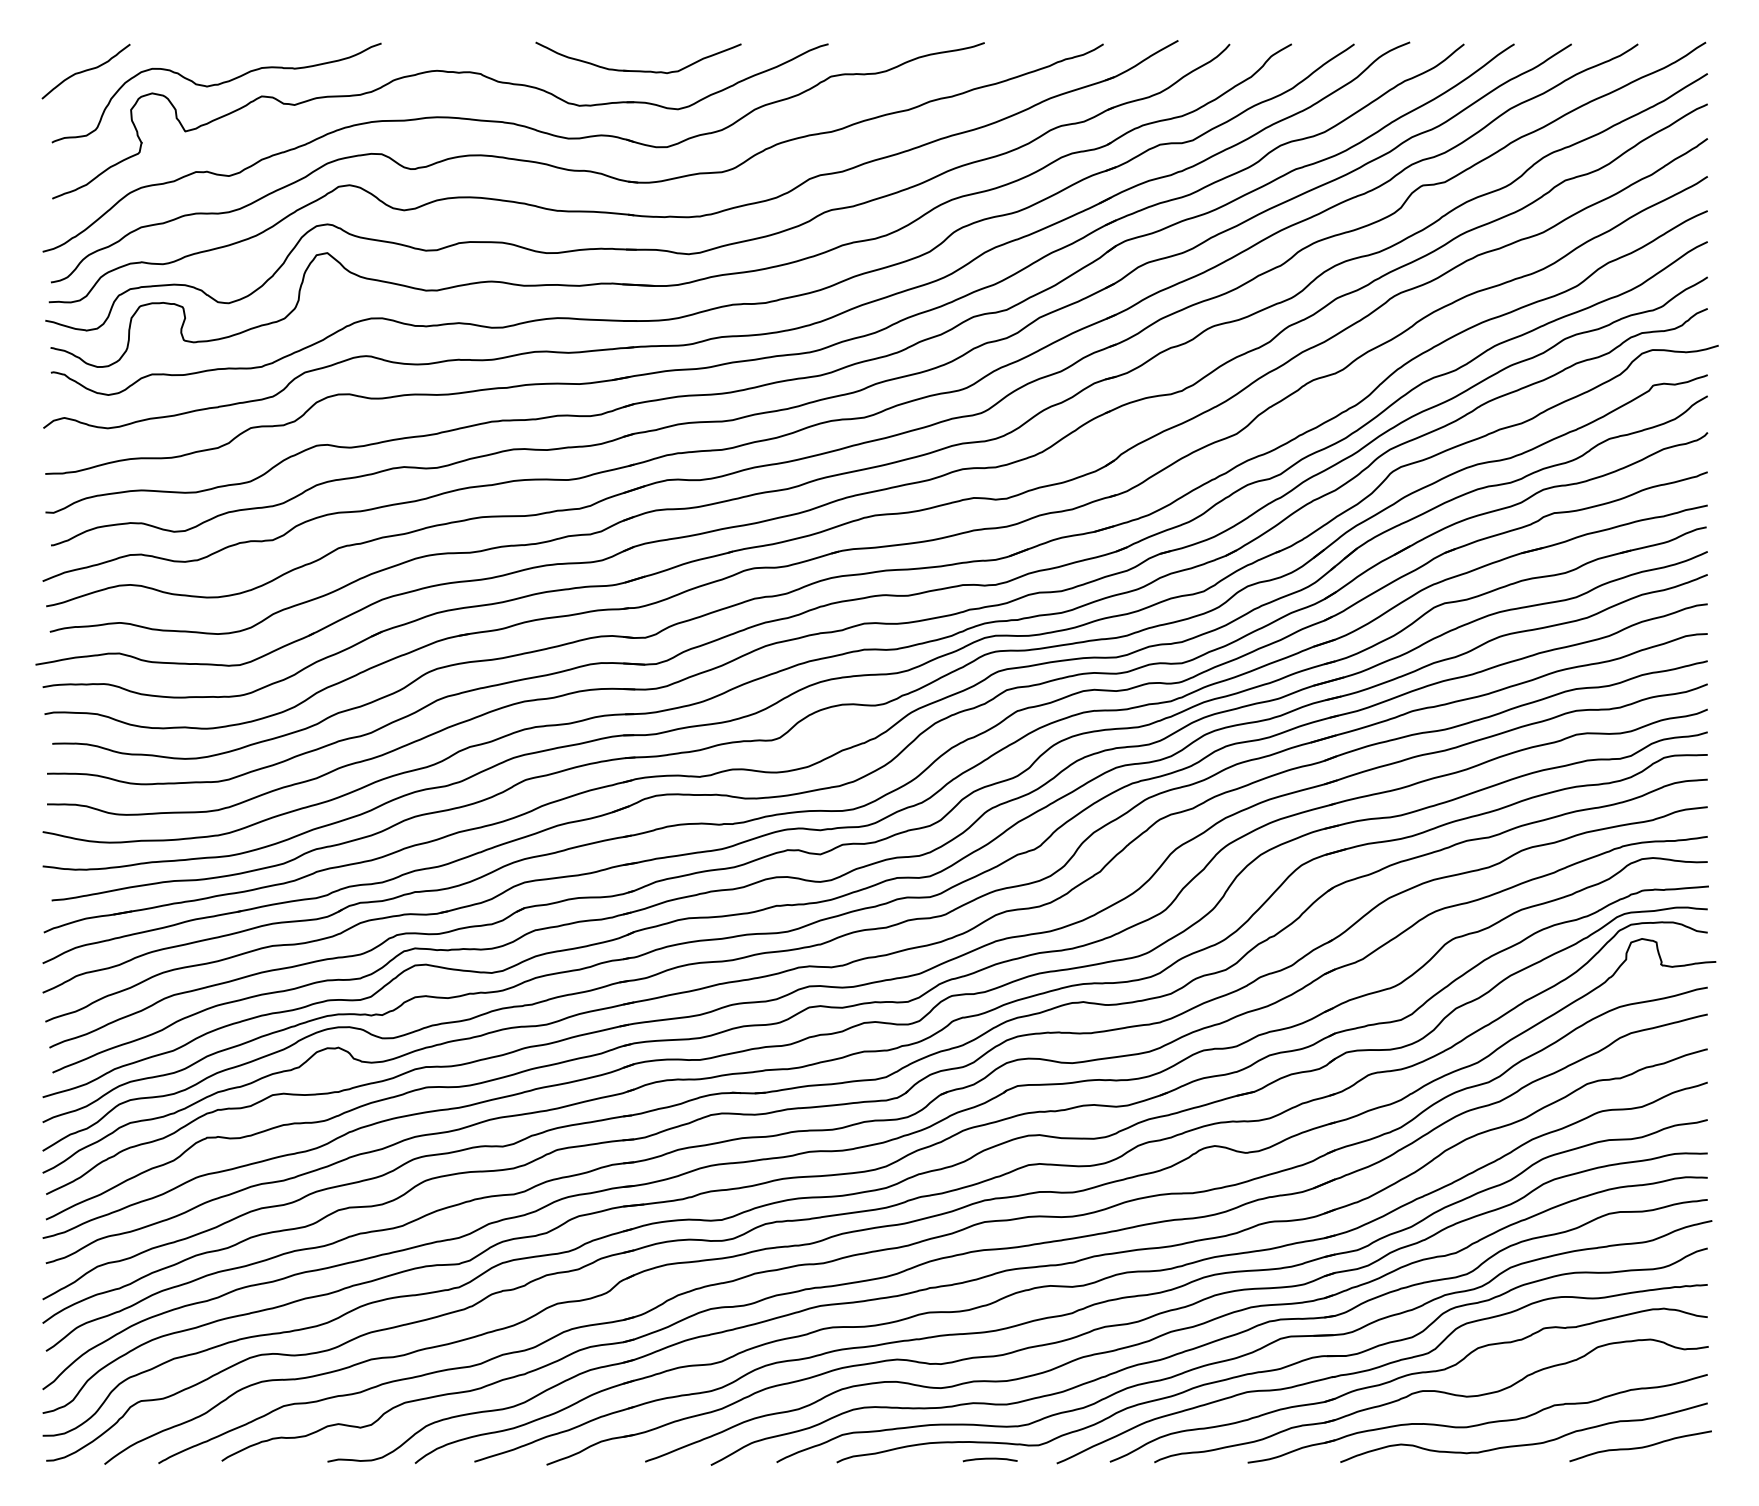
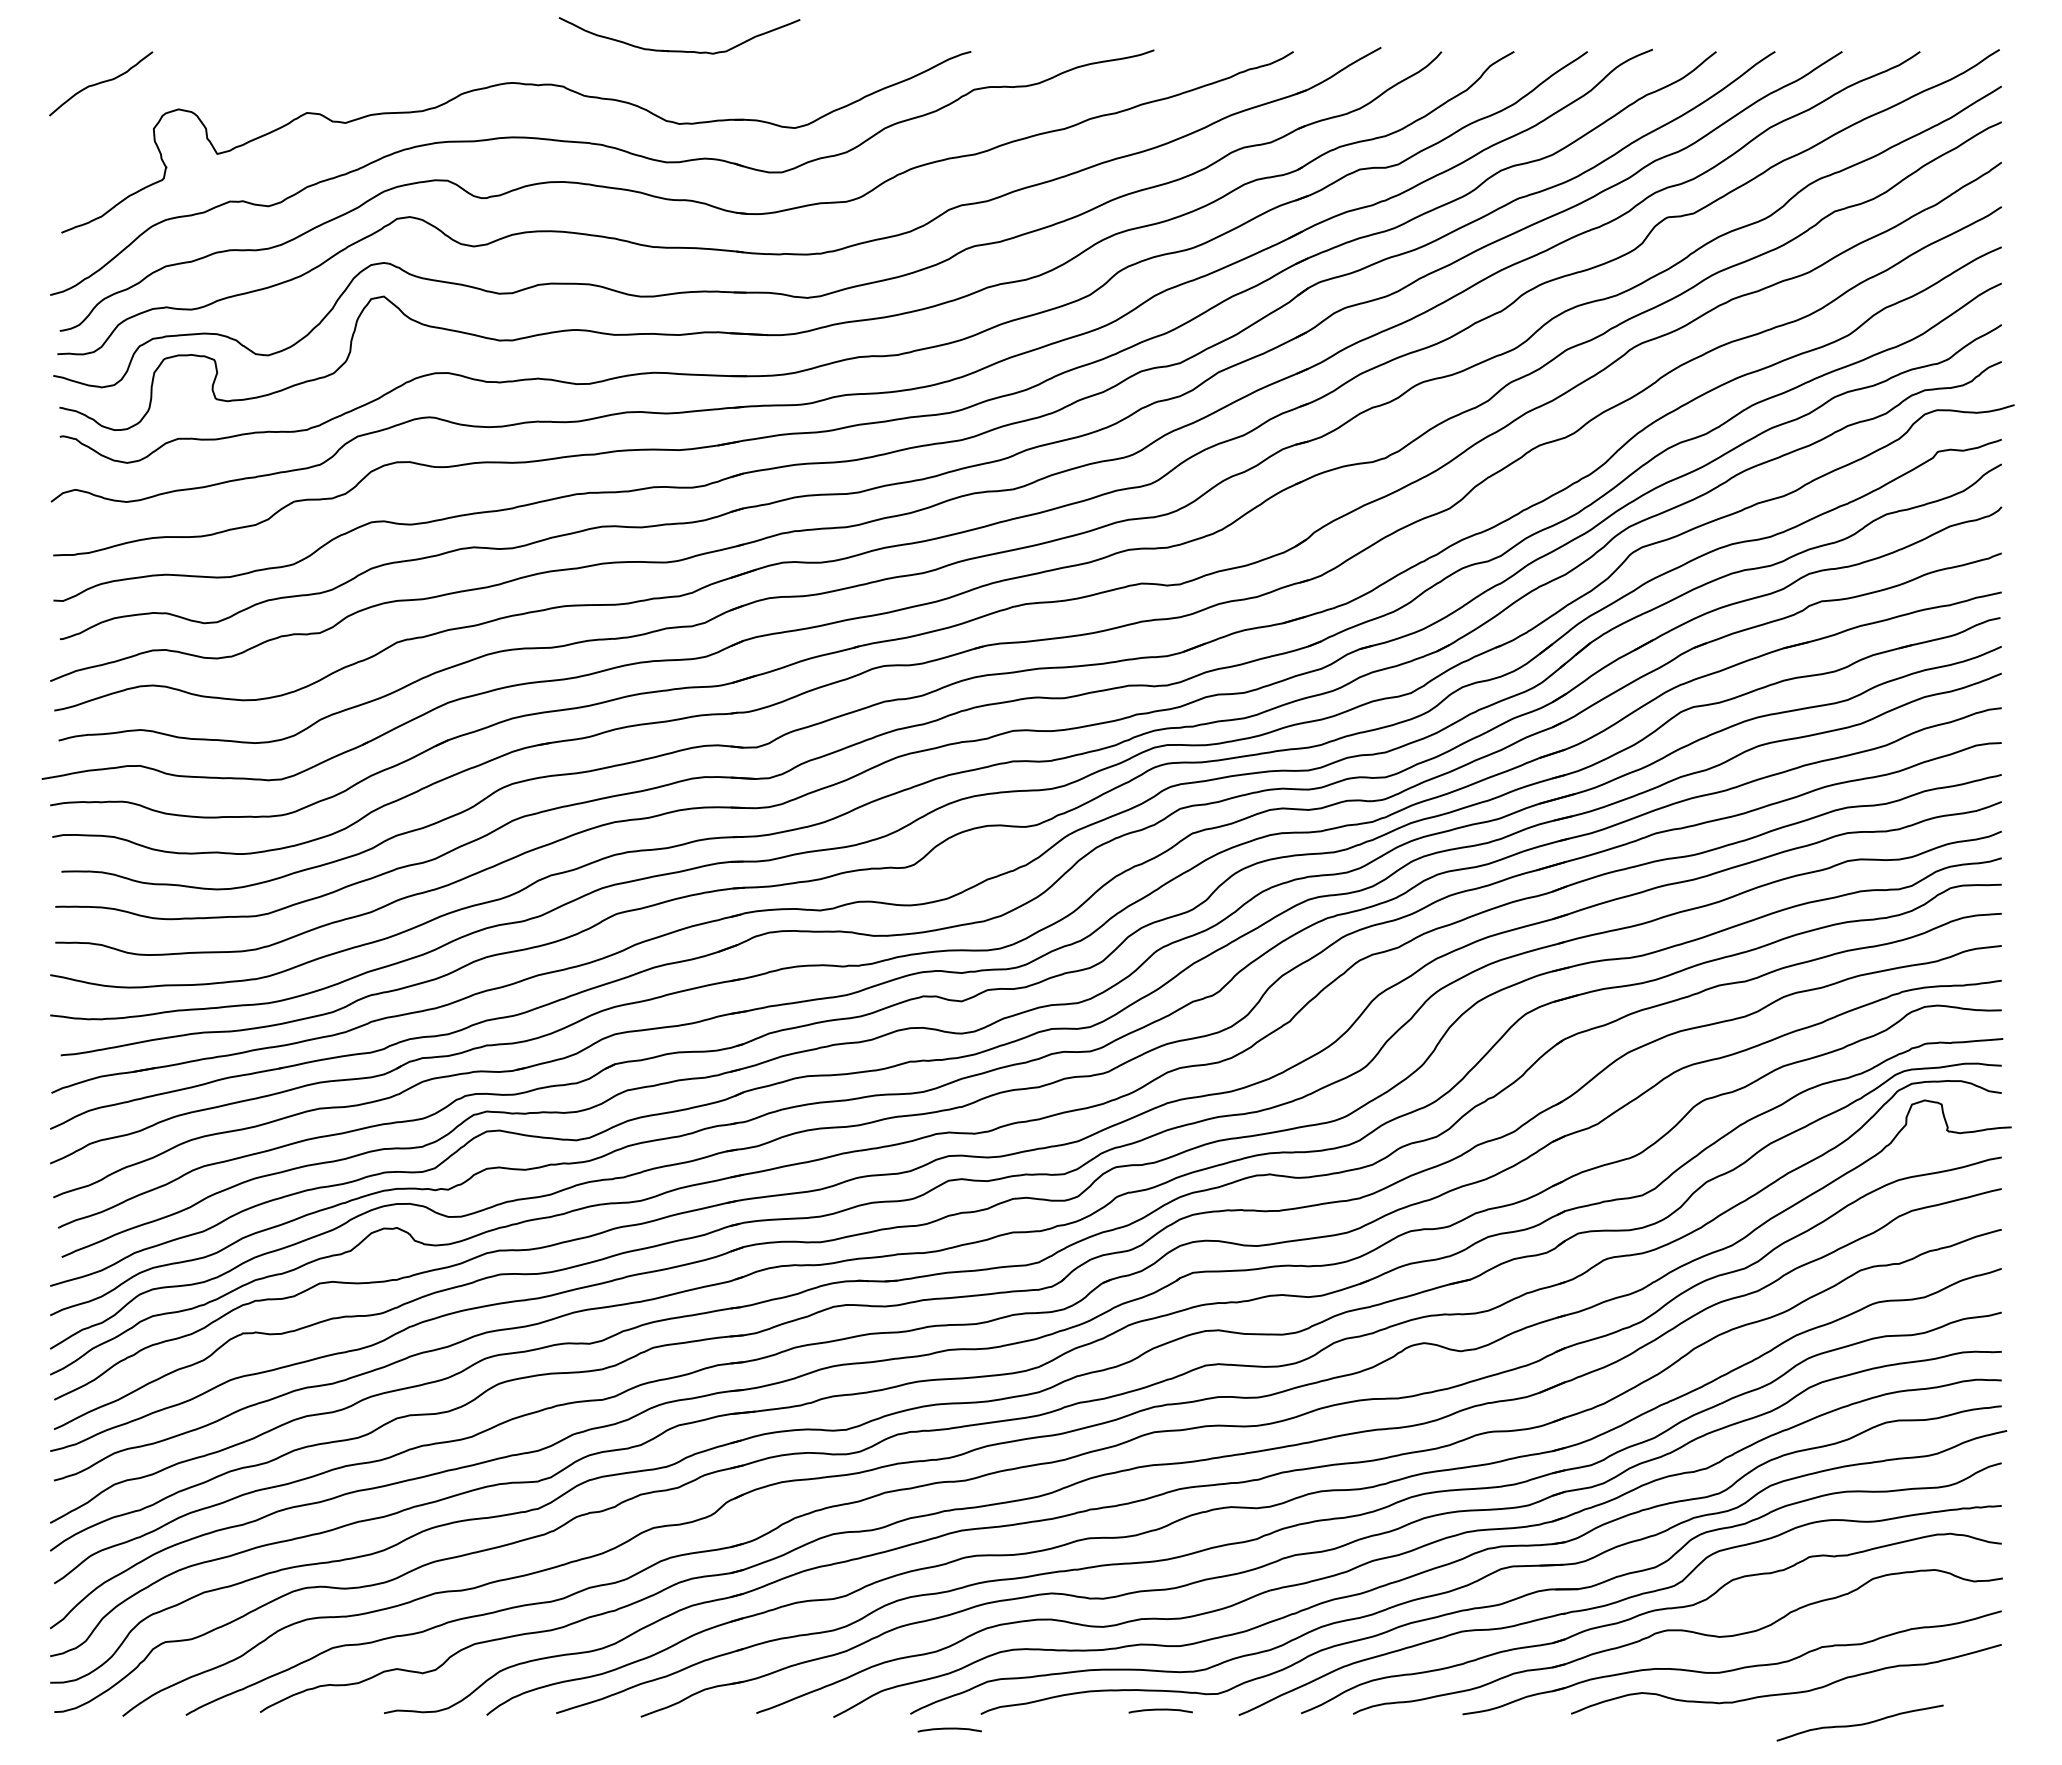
part: (638, 70) -> (679, 50), moved
curve: (216, 85) -> (253, 100), removed
curve: (1640, 1446) -> (1860, 1723), moved
curve: (809, 1475) -> (949, 1729), added

